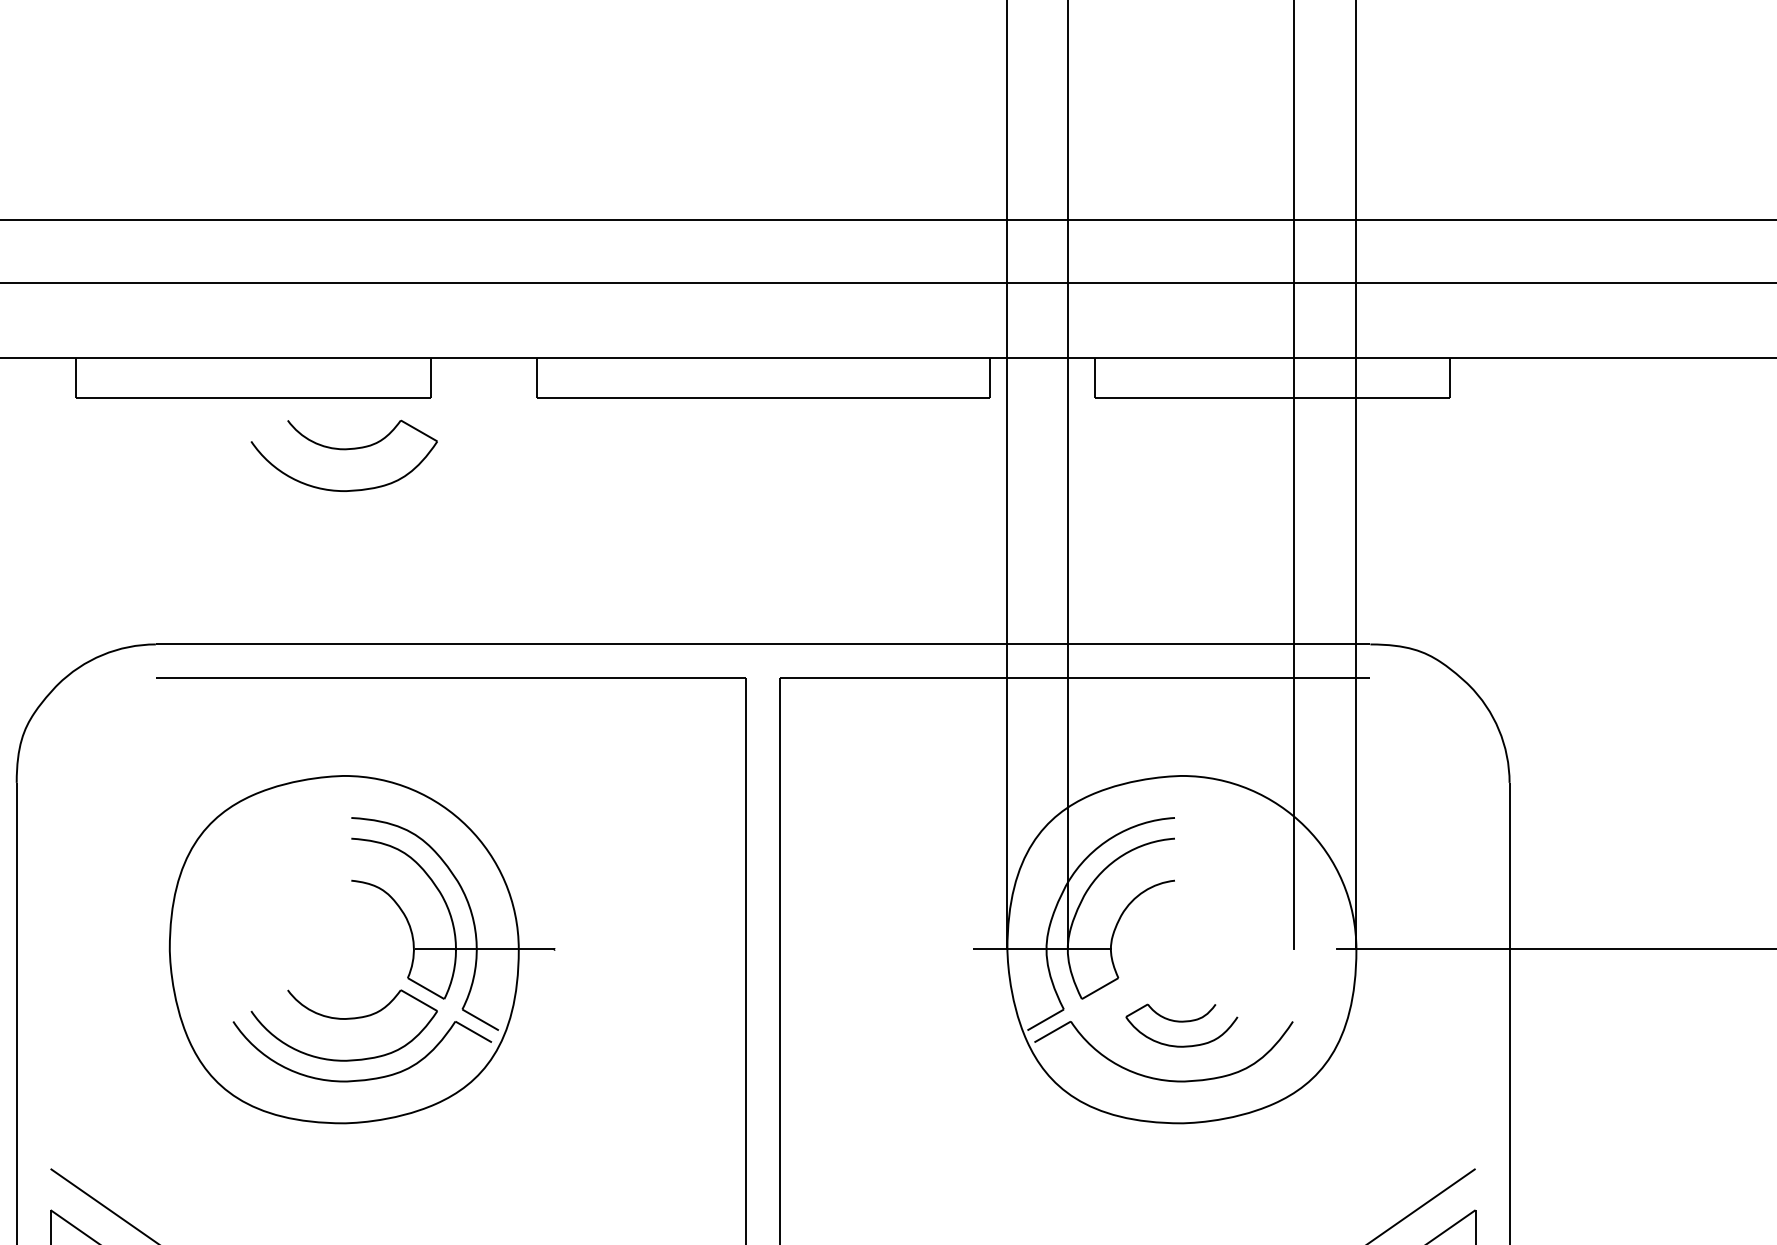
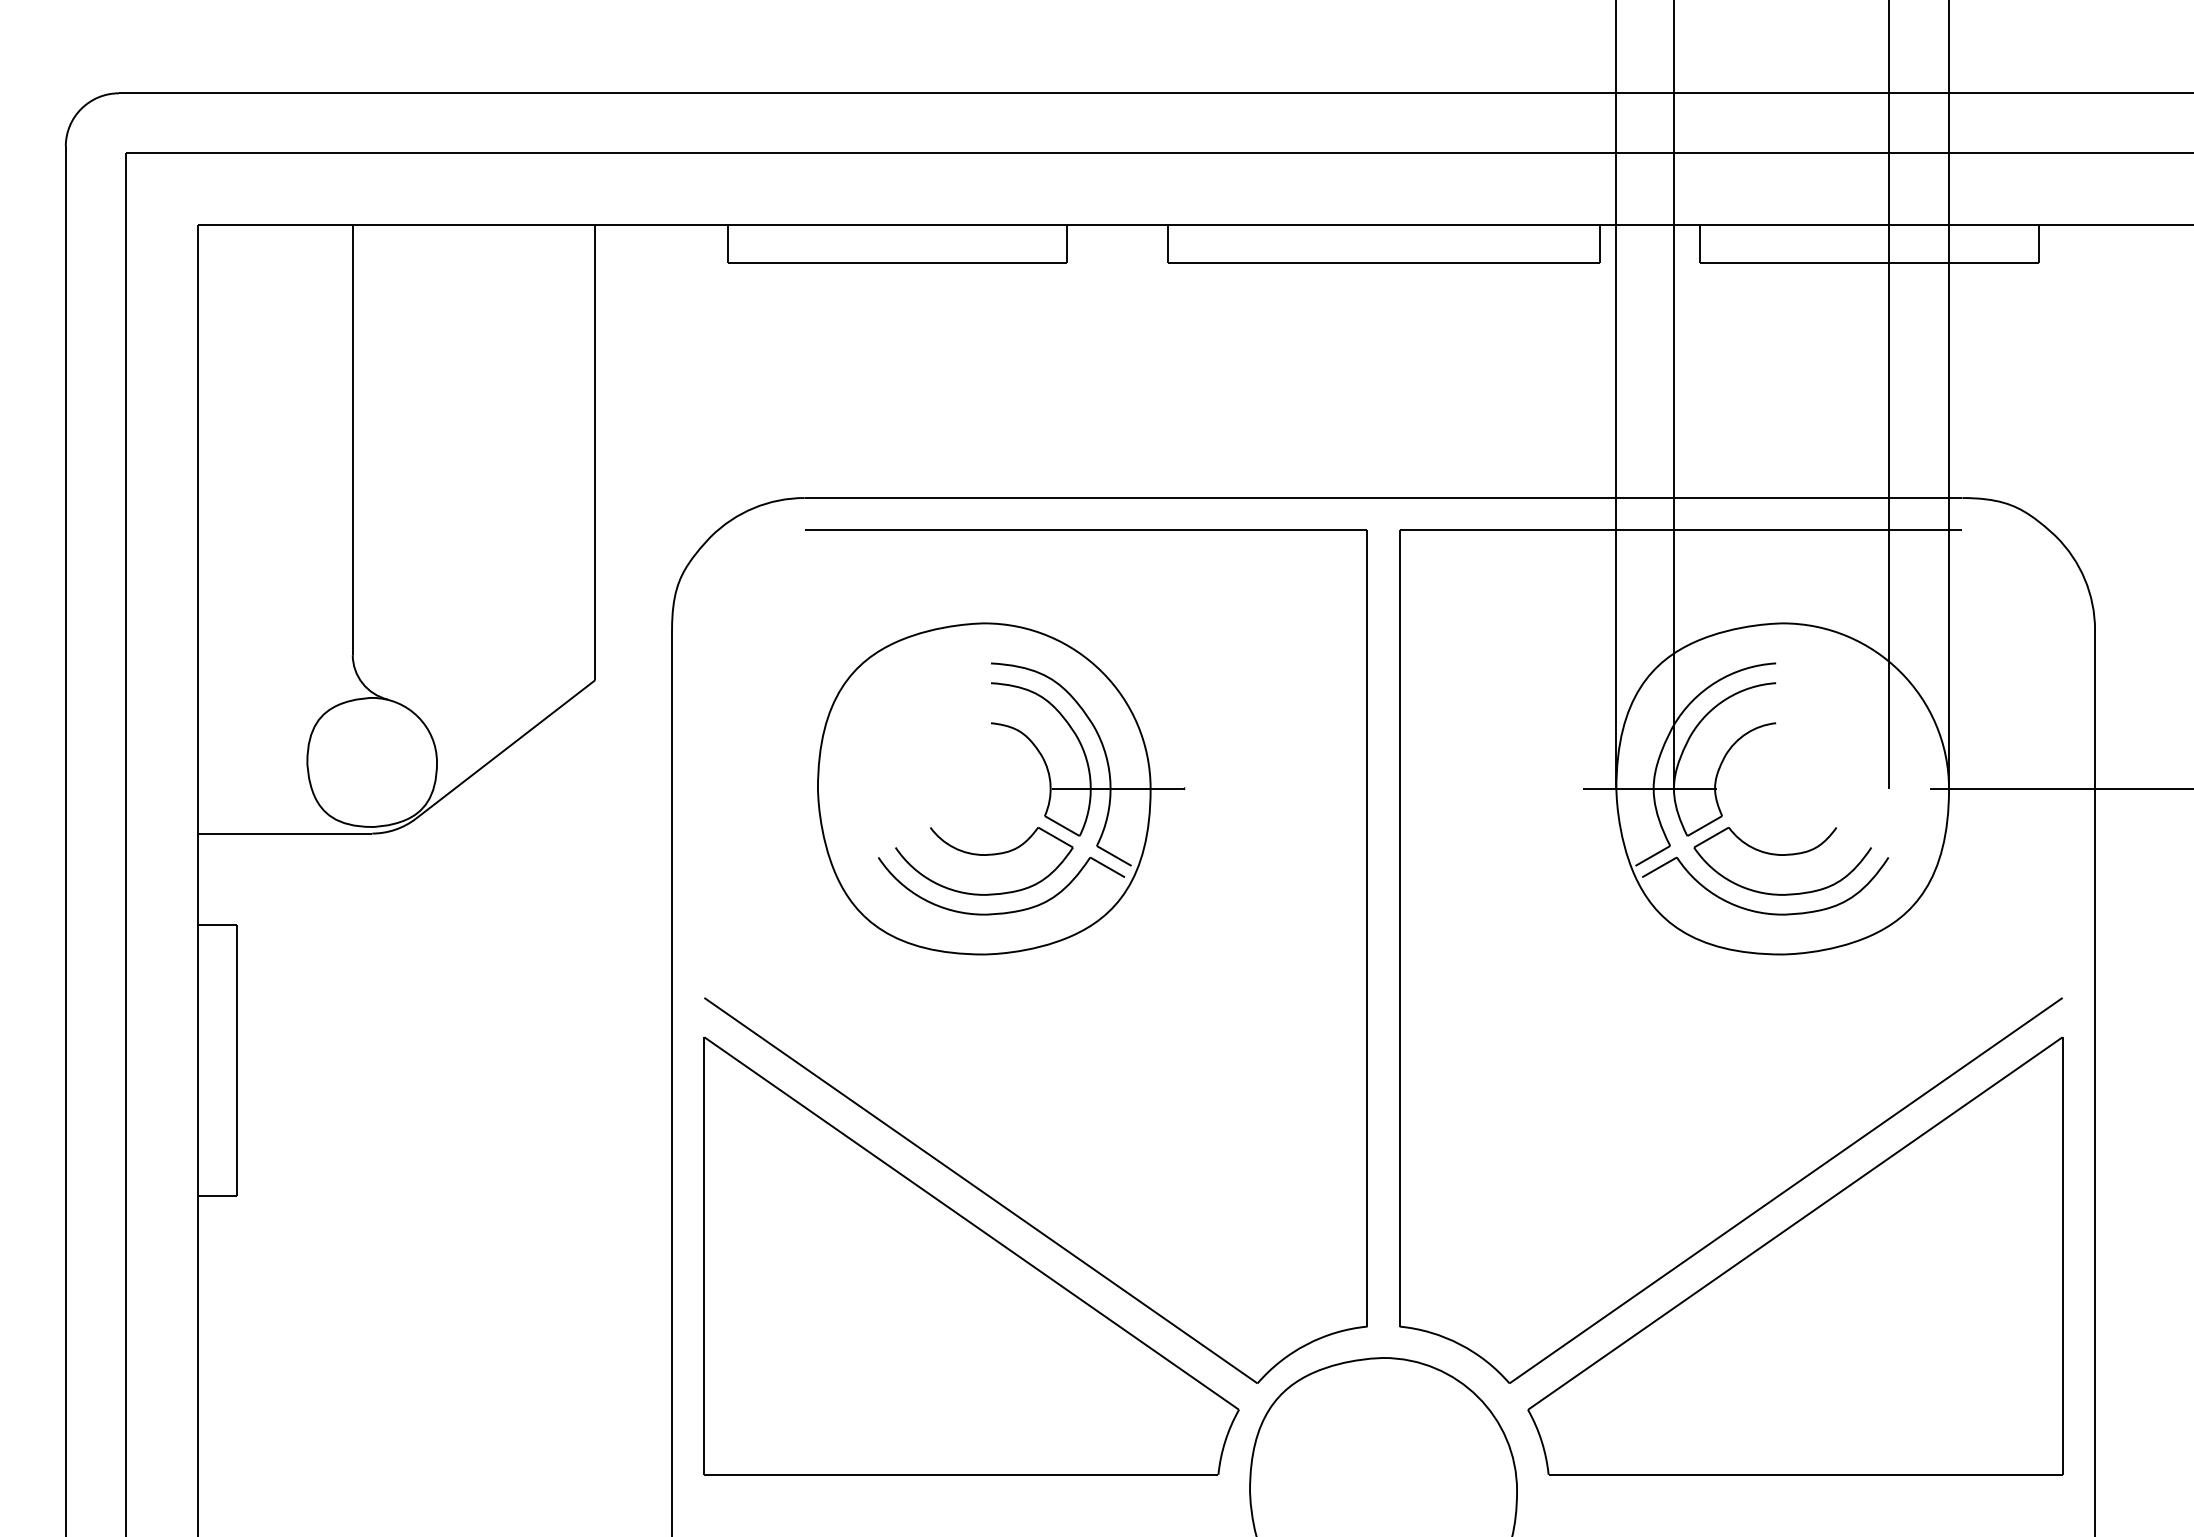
part: (344, 456) -> (984, 318), removed
part: (1181, 1025) -> (1782, 861), size x1.67

